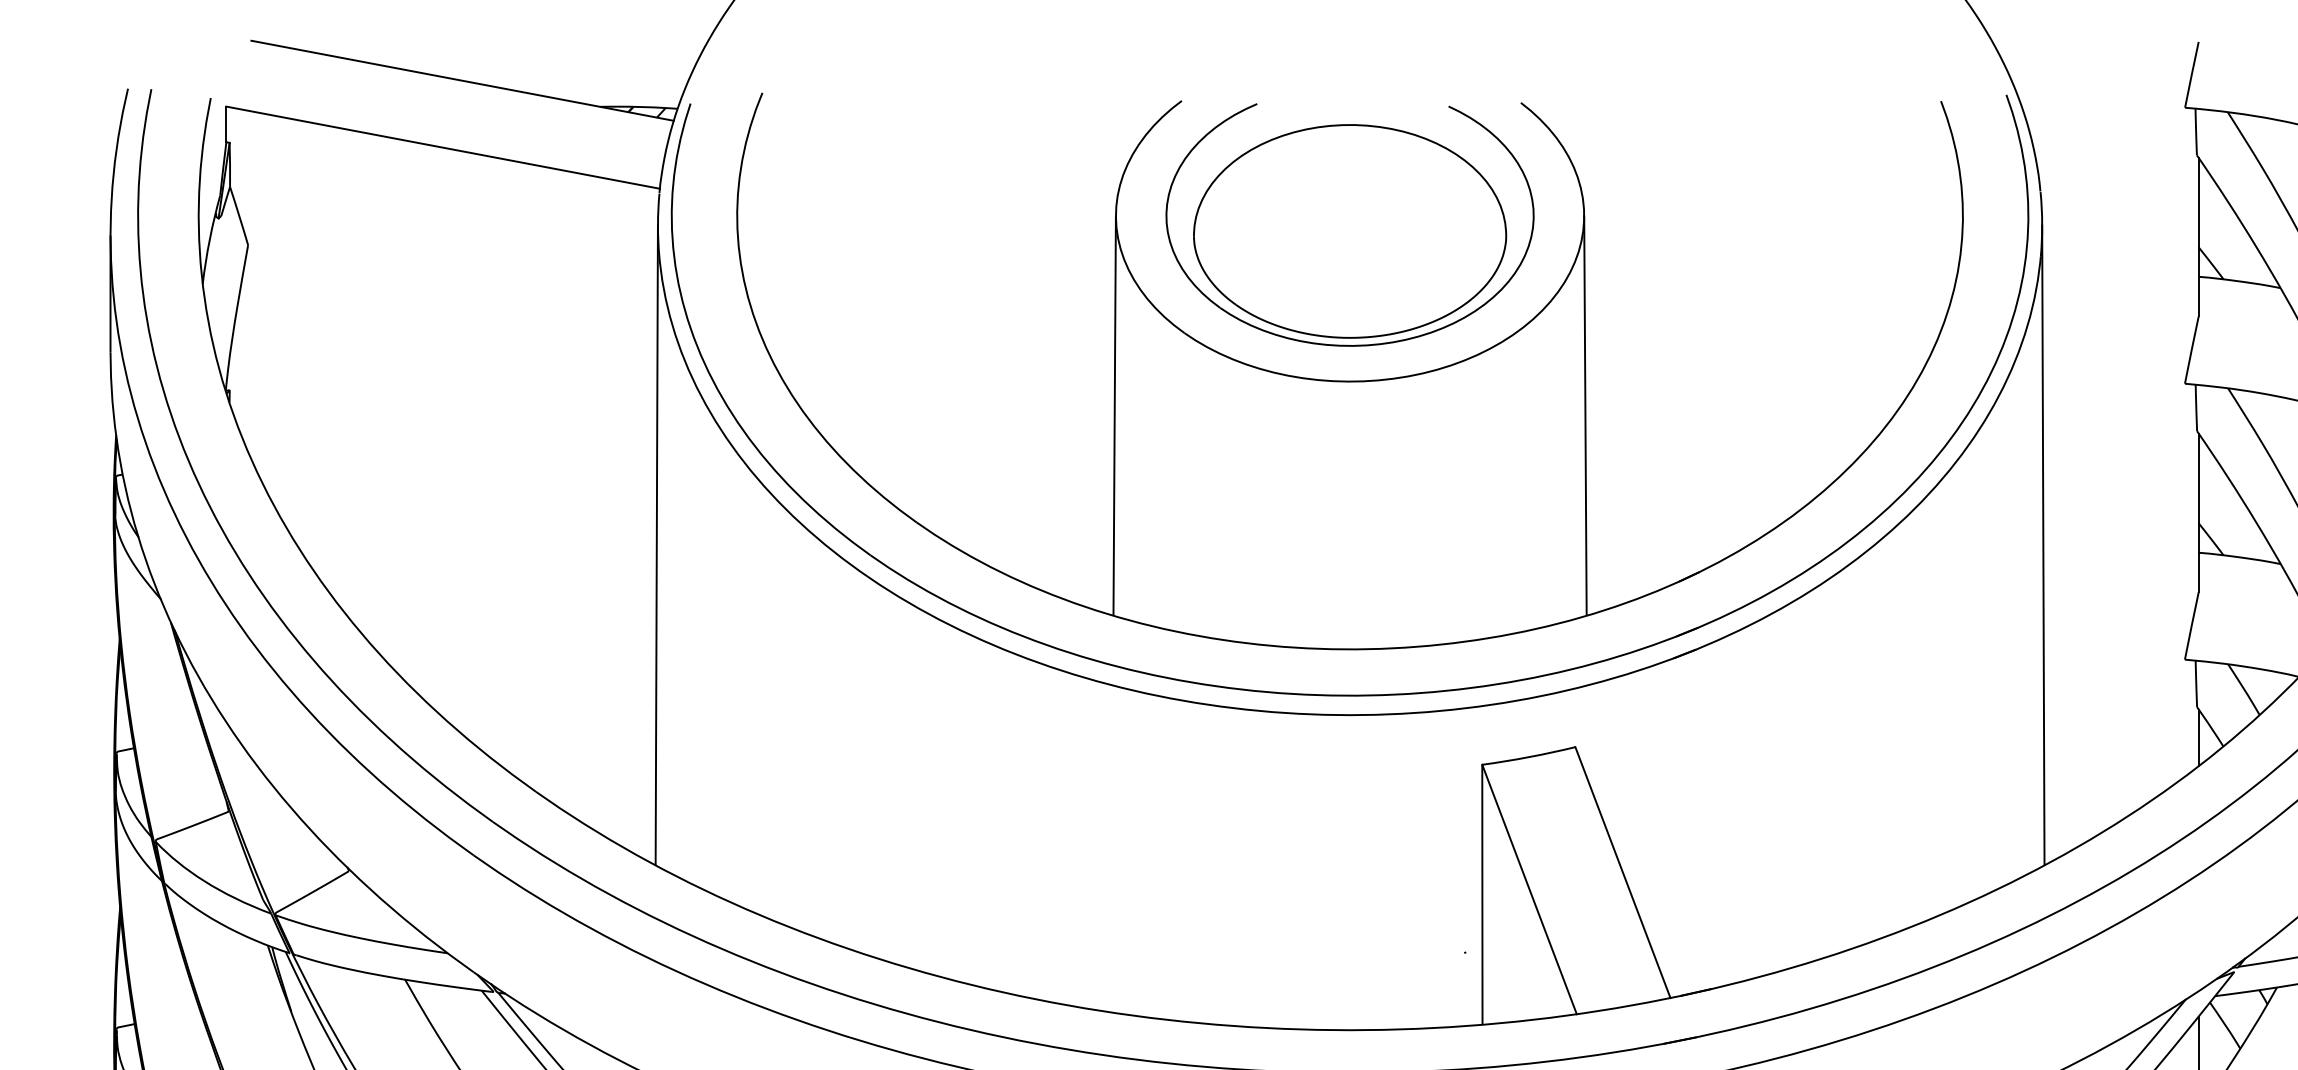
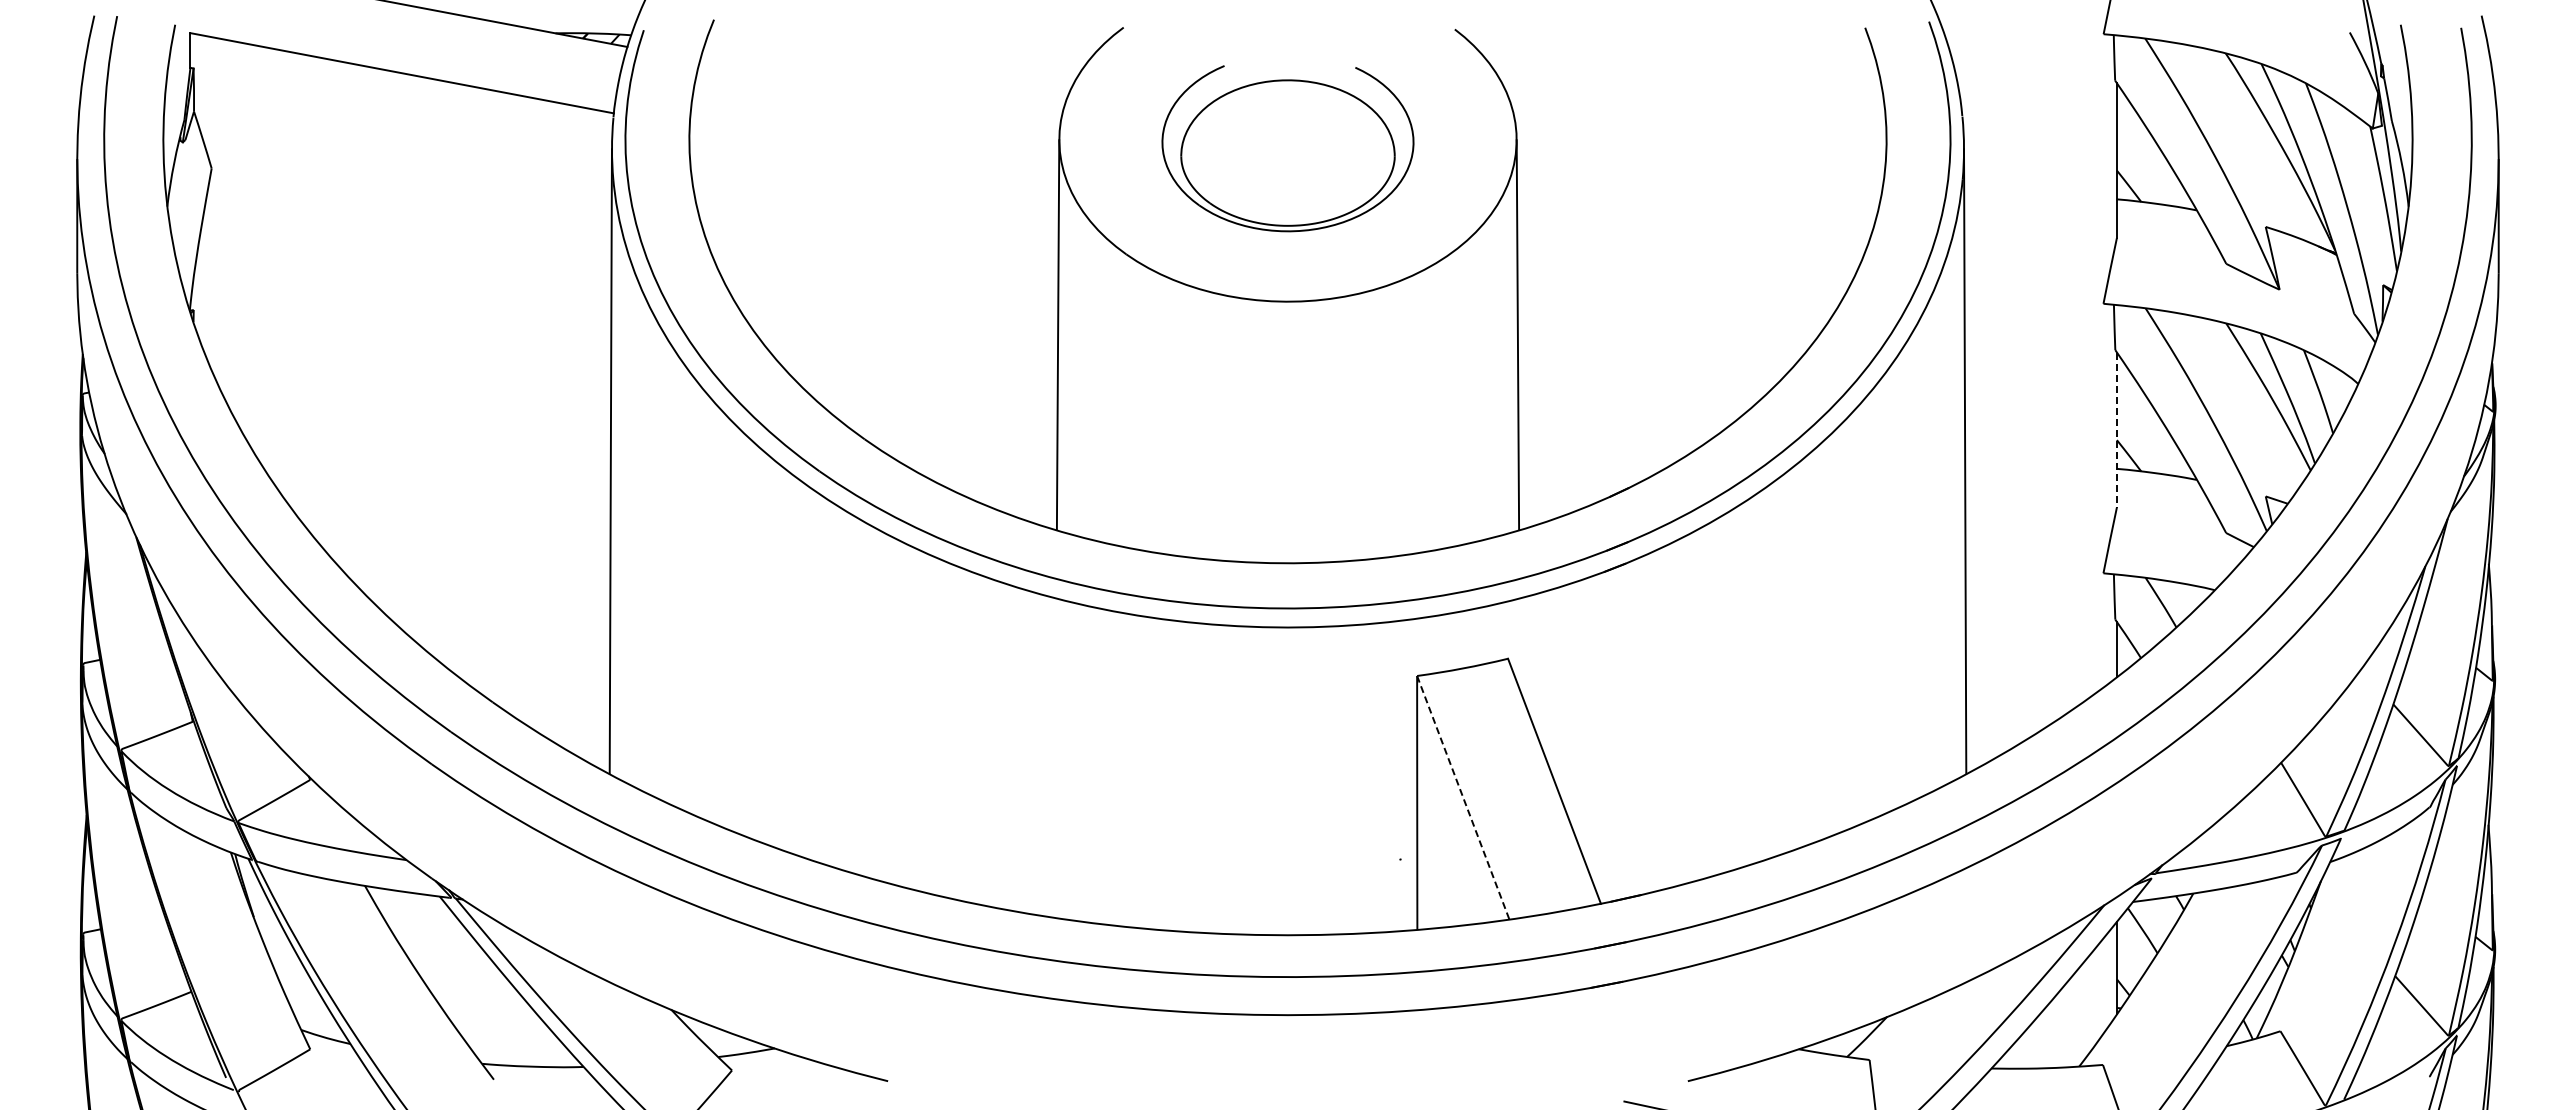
part: (1349, 224) -> (1287, 148), size x0.7
line: (2198, 513) -> (2116, 430), solid -> dashed
line: (1529, 890) -> (1463, 798), solid -> dashed

